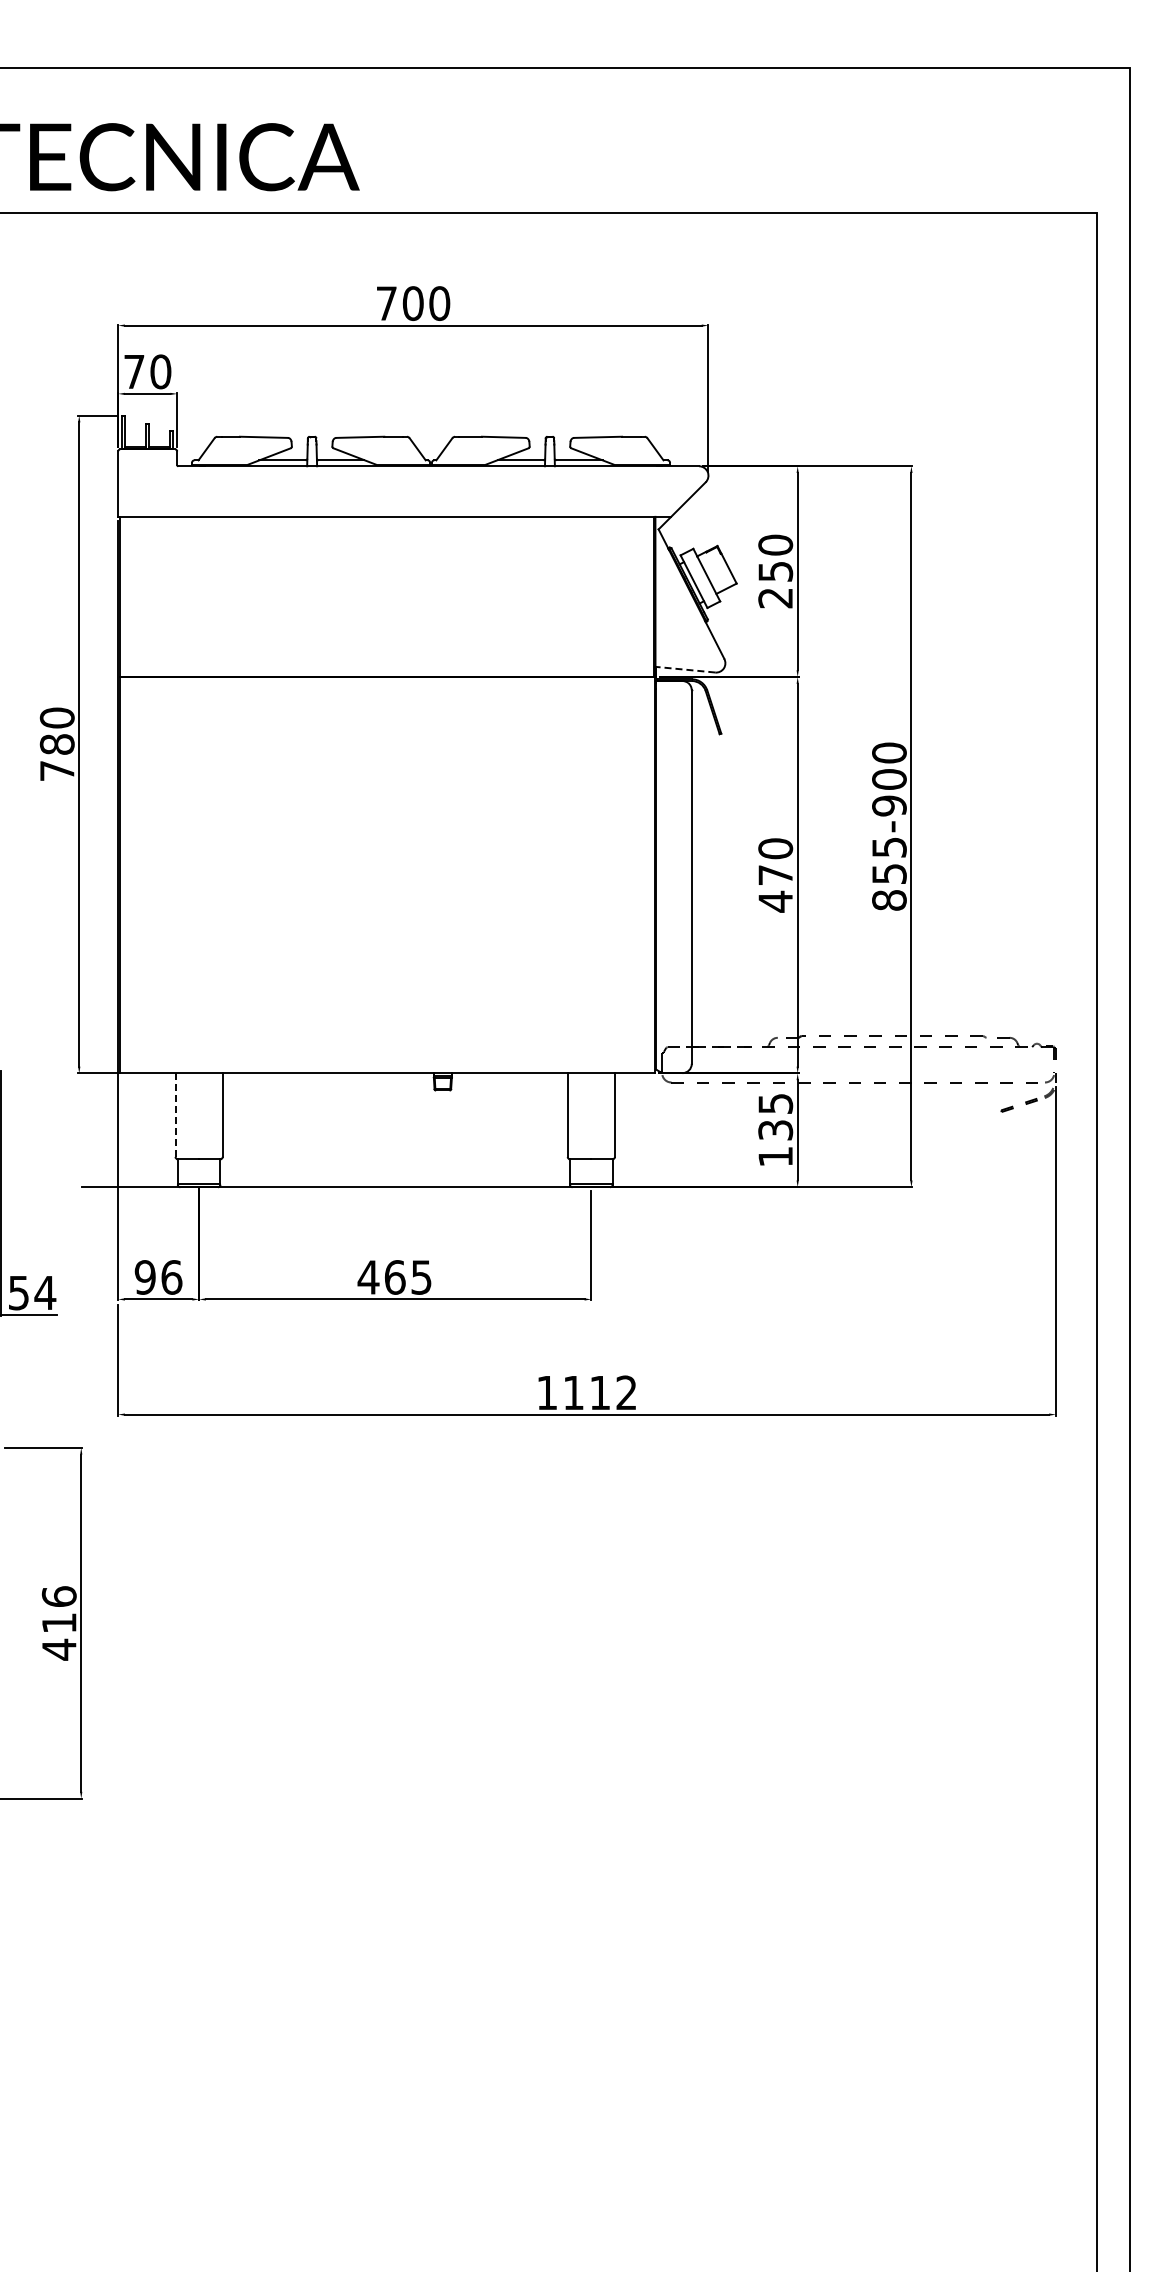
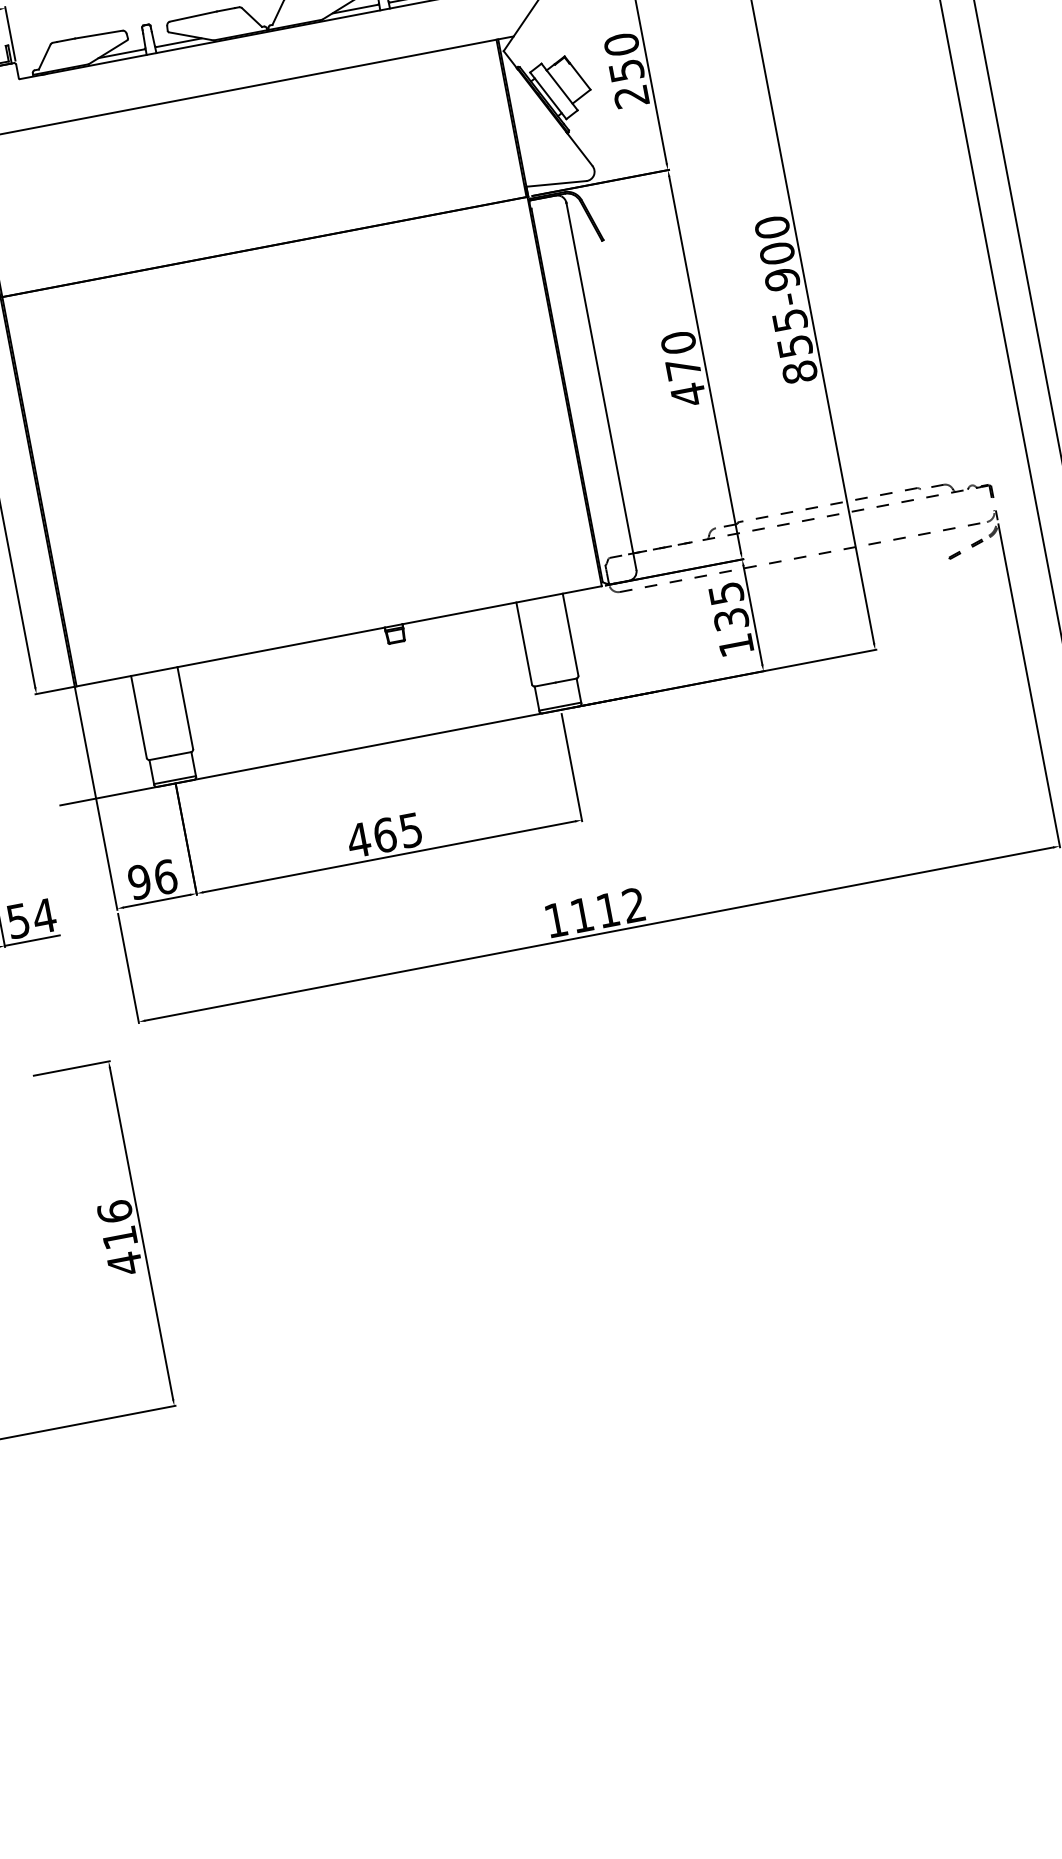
line: (684, 669) -> (555, 183), dashed -> solid
line: (175, 1115) -> (138, 717), dashed -> solid

